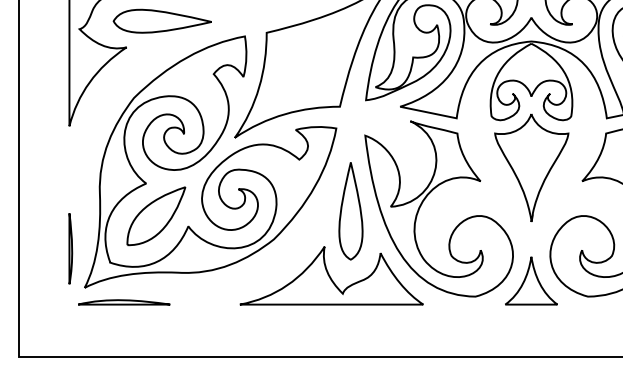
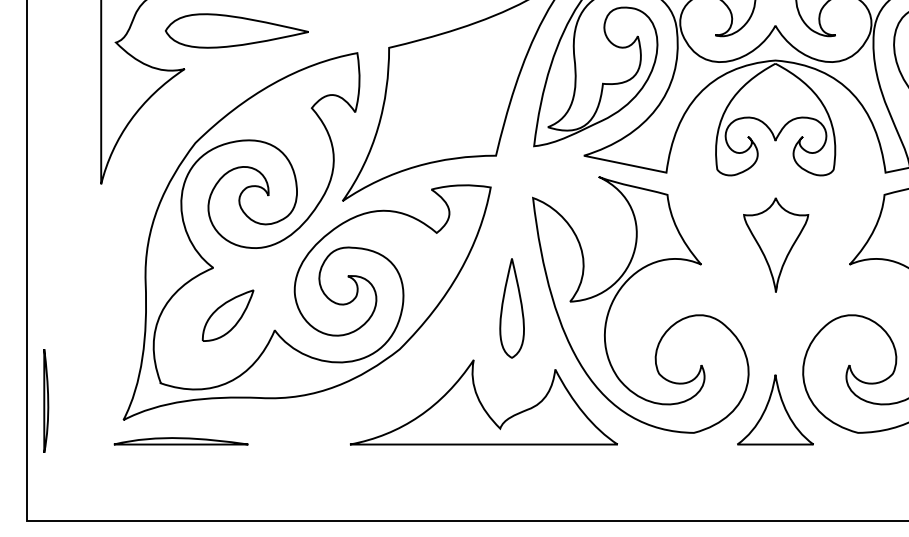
part: (531, 167) -> (775, 244), size x0.6
part: (350, 211) -> (511, 308), size x0.7
part: (156, 216) -> (228, 315), size x0.6
part: (70, 248) -> (45, 400), moved

